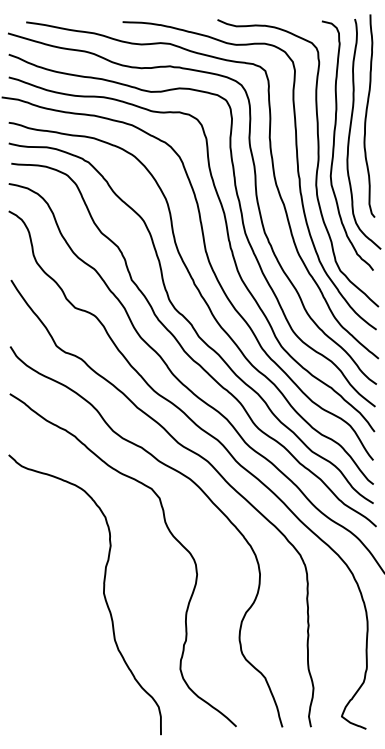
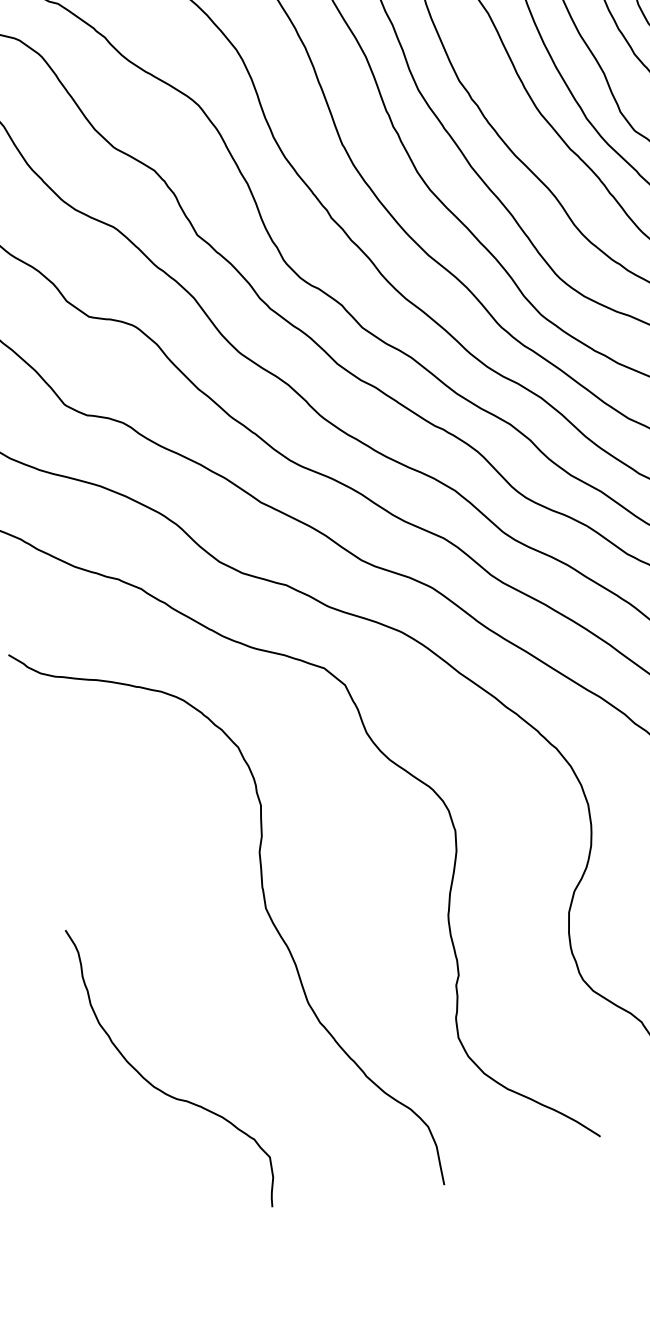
curve: (39, 665) -> (159, 1087), added

